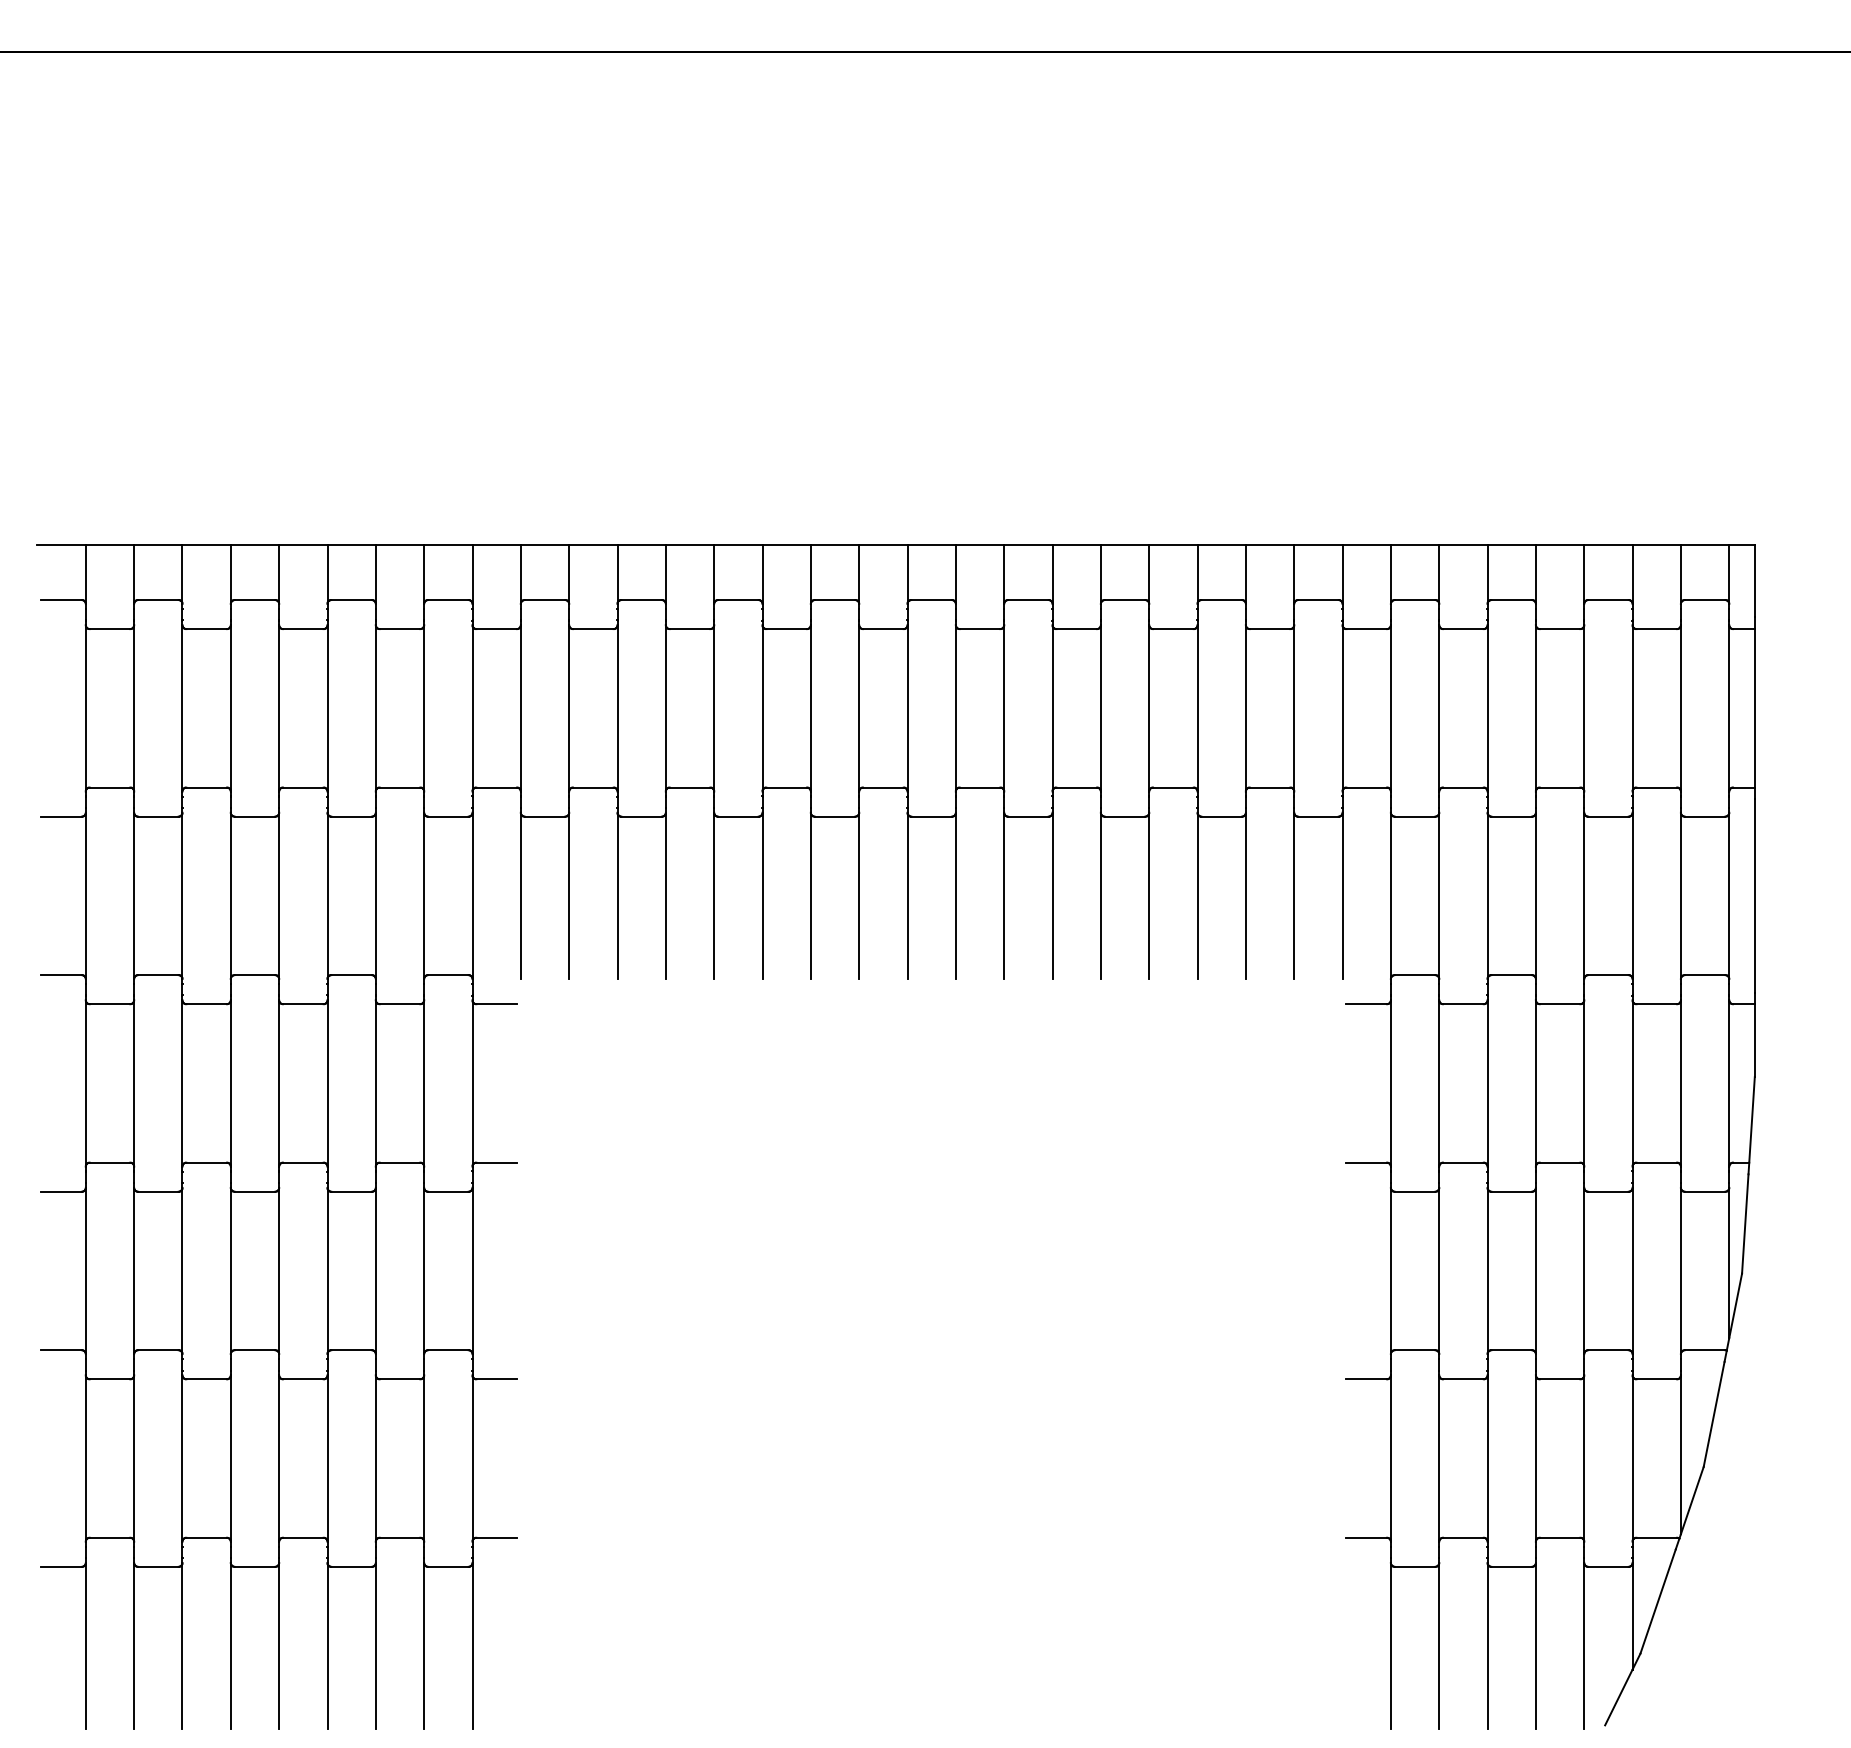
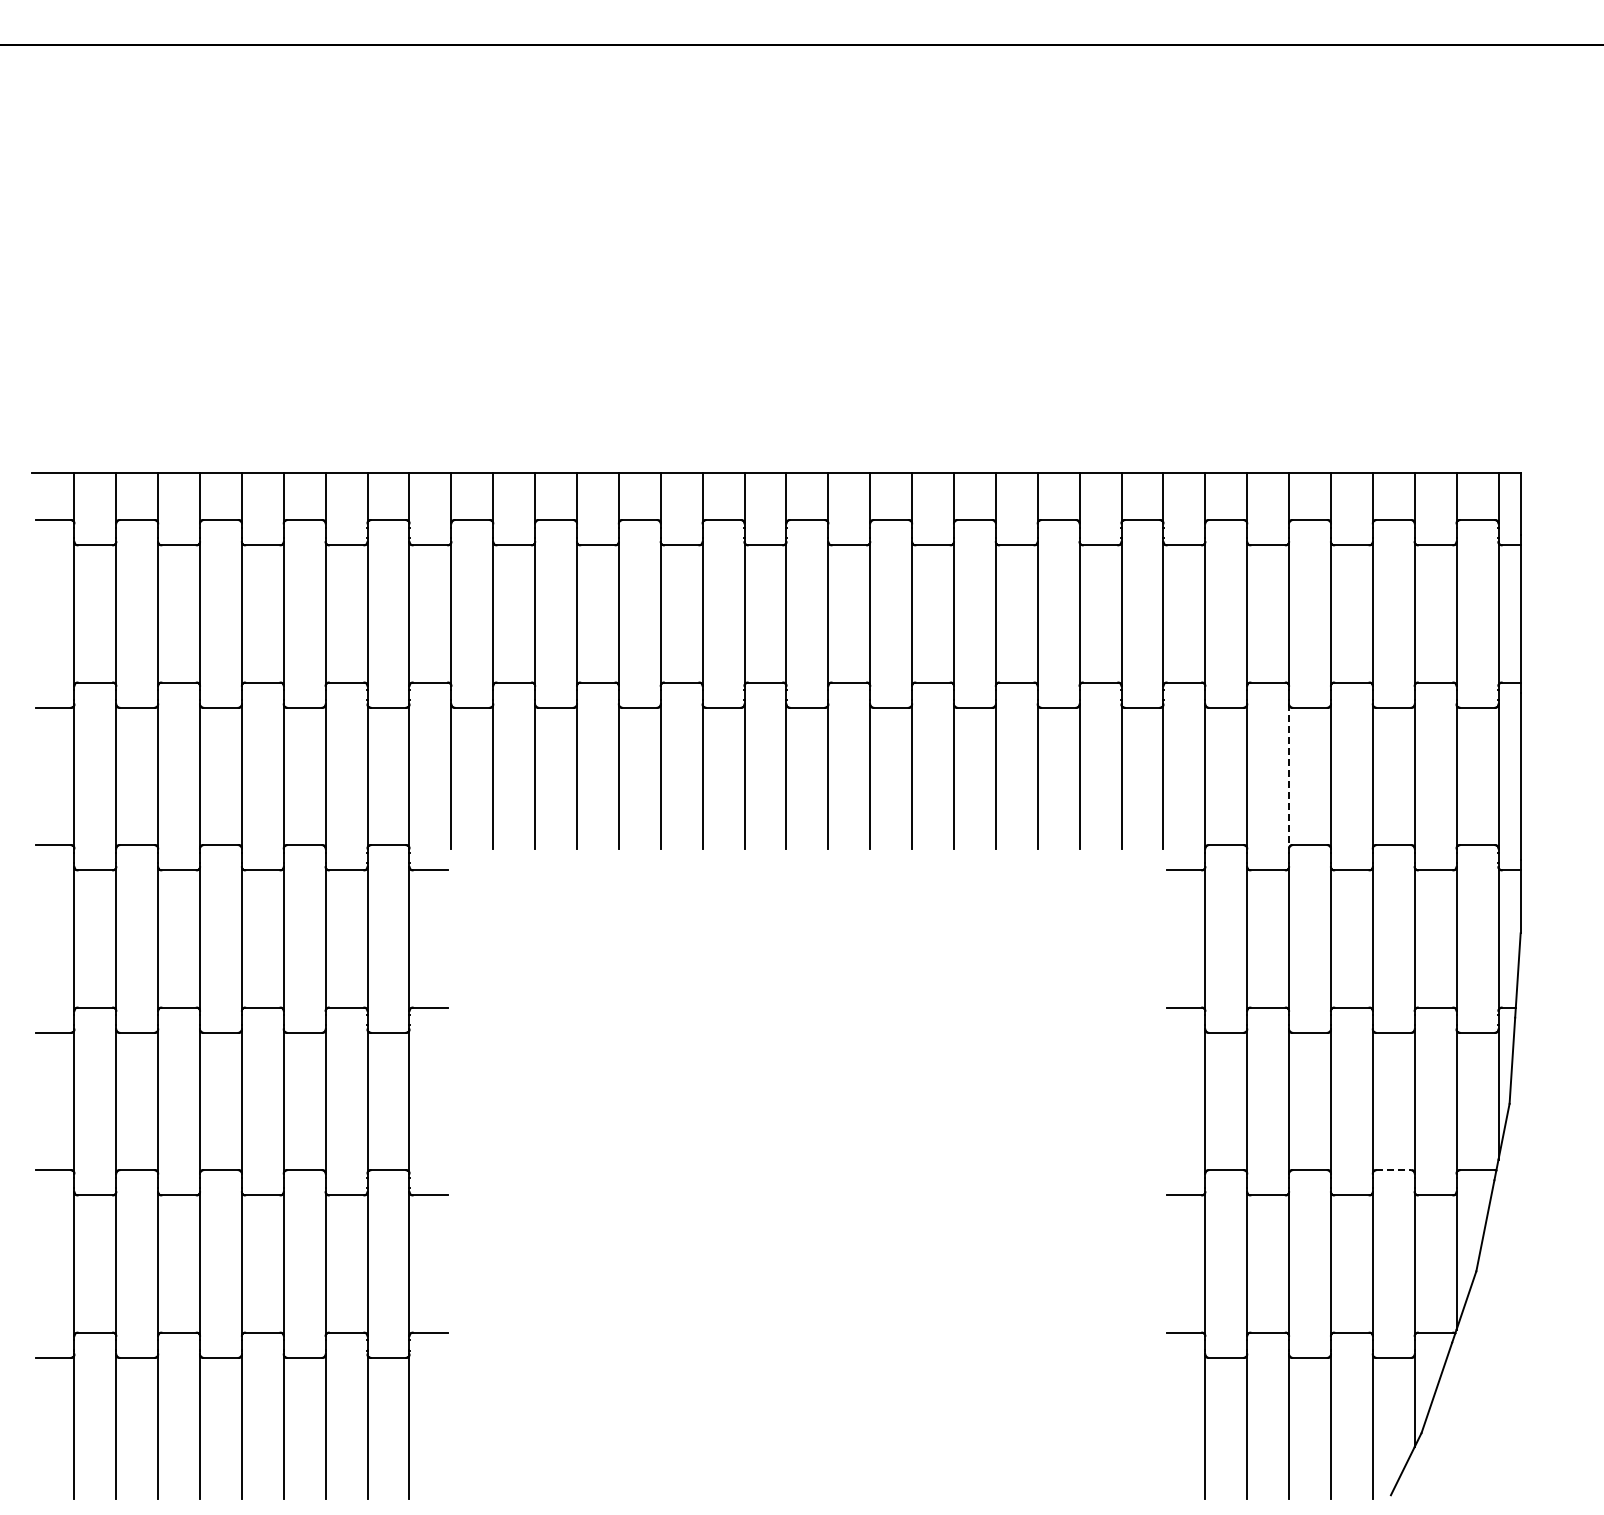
line: (1488, 895) -> (1289, 776), solid -> dashed
line: (1608, 1350) -> (1393, 1170), solid -> dashed

